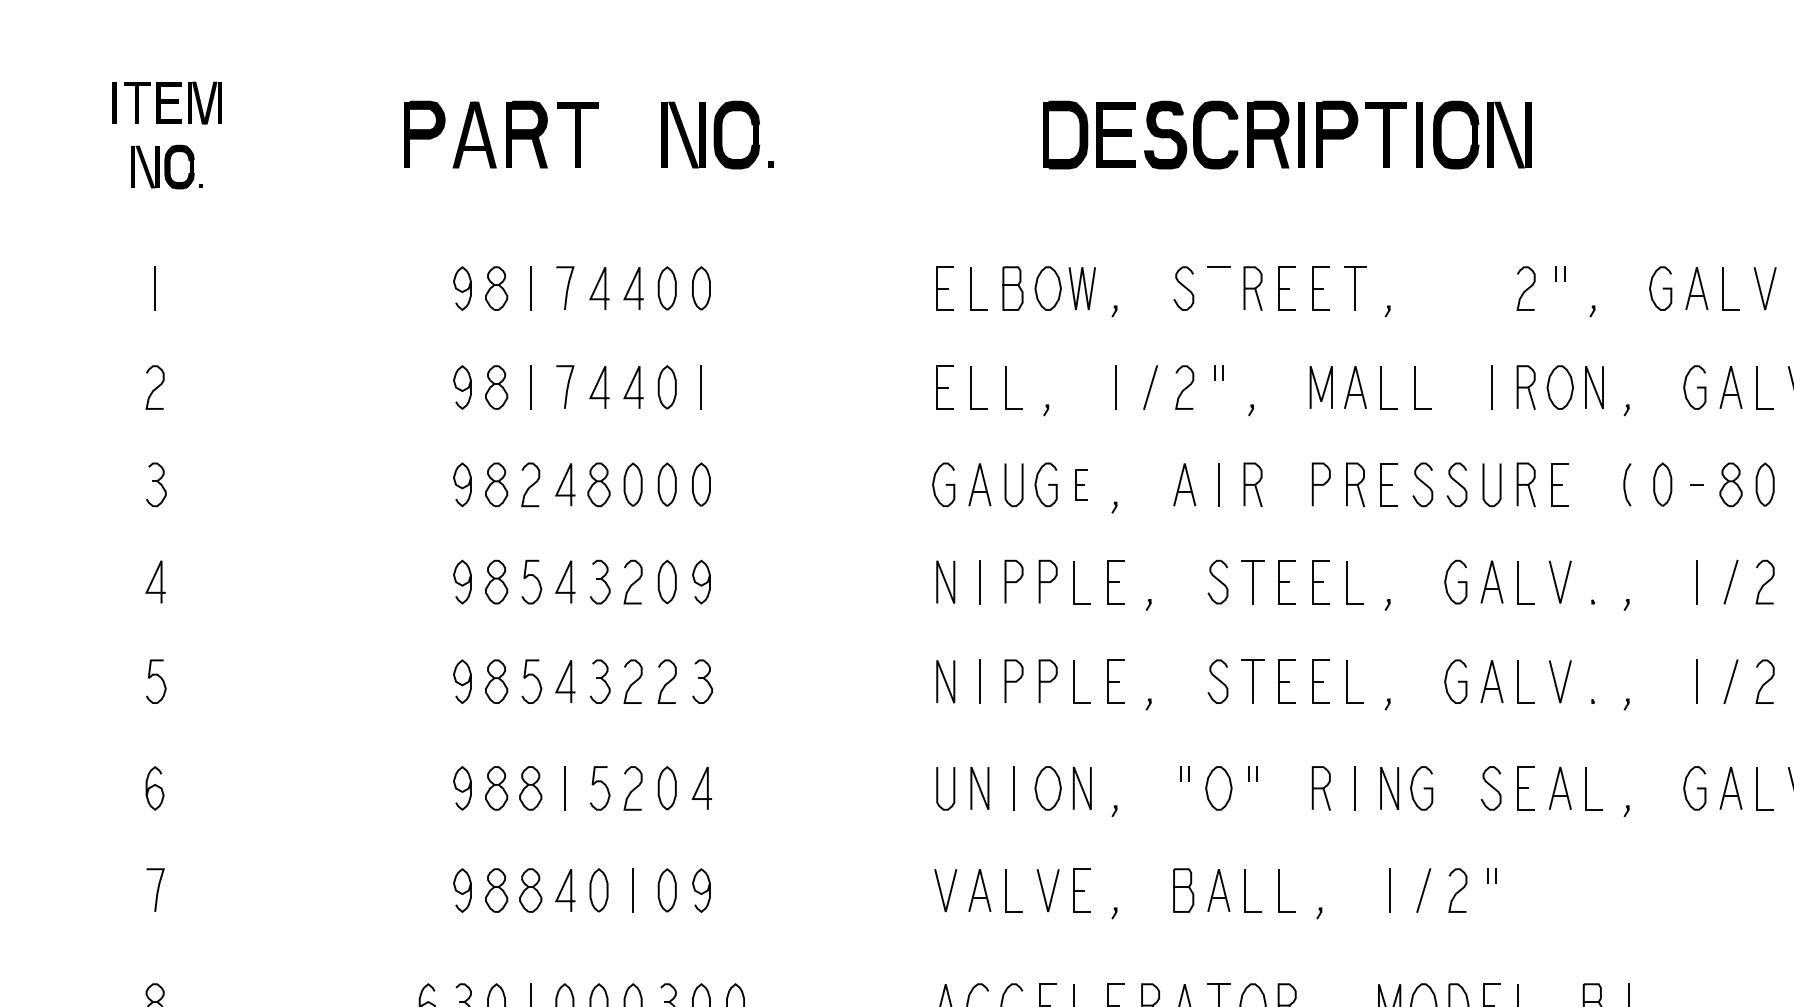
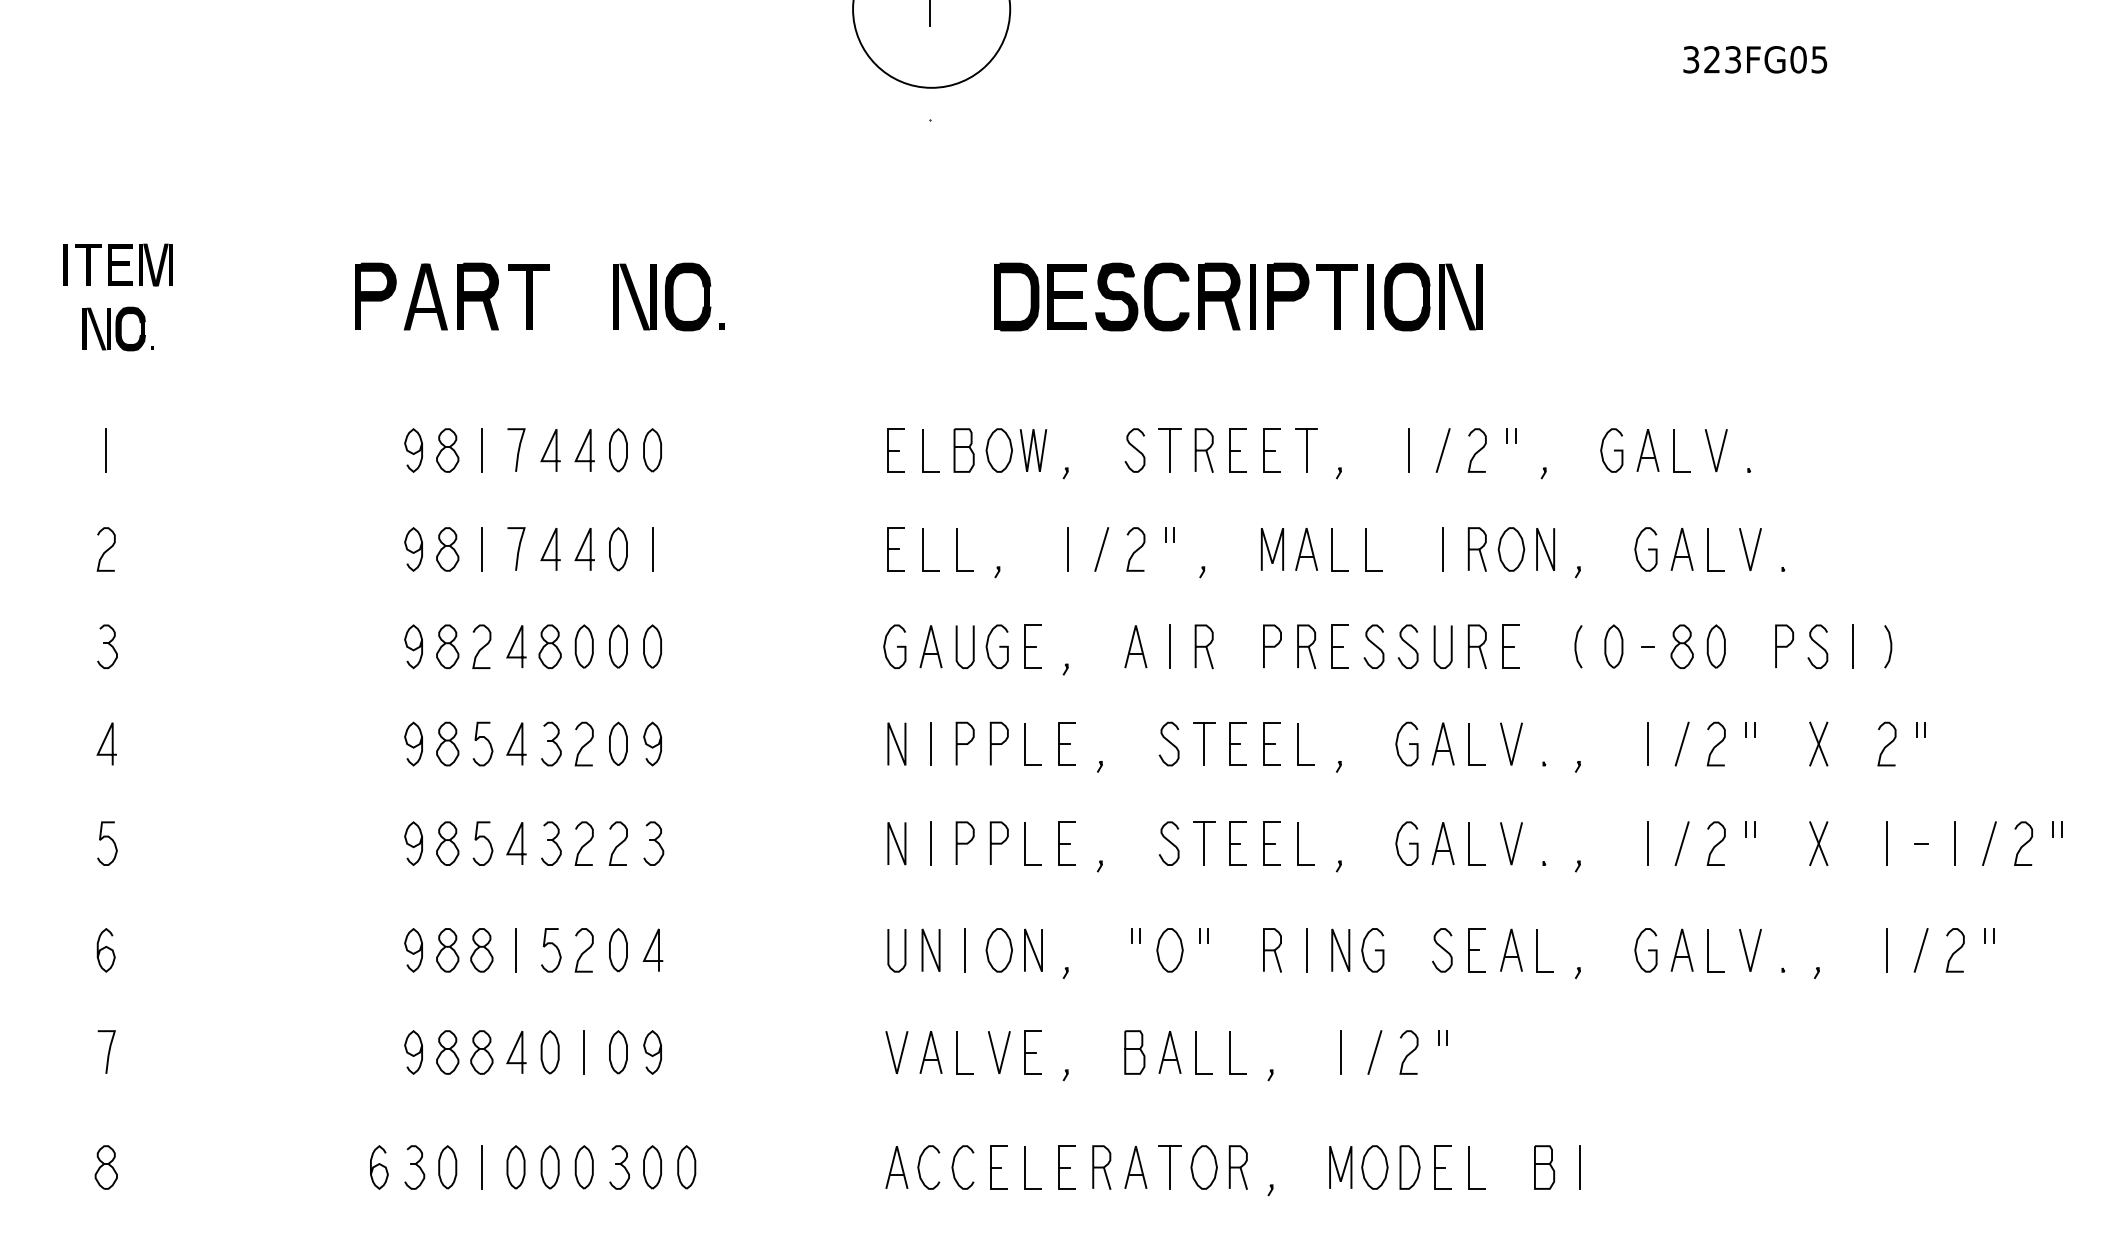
line: (1219, 288) -> (1170, 450), added
line: (1458, 288) -> (1409, 450), added
line: (1491, 288) -> (1442, 450), added
part: (1081, 484) -> (1032, 646), size x1.43

